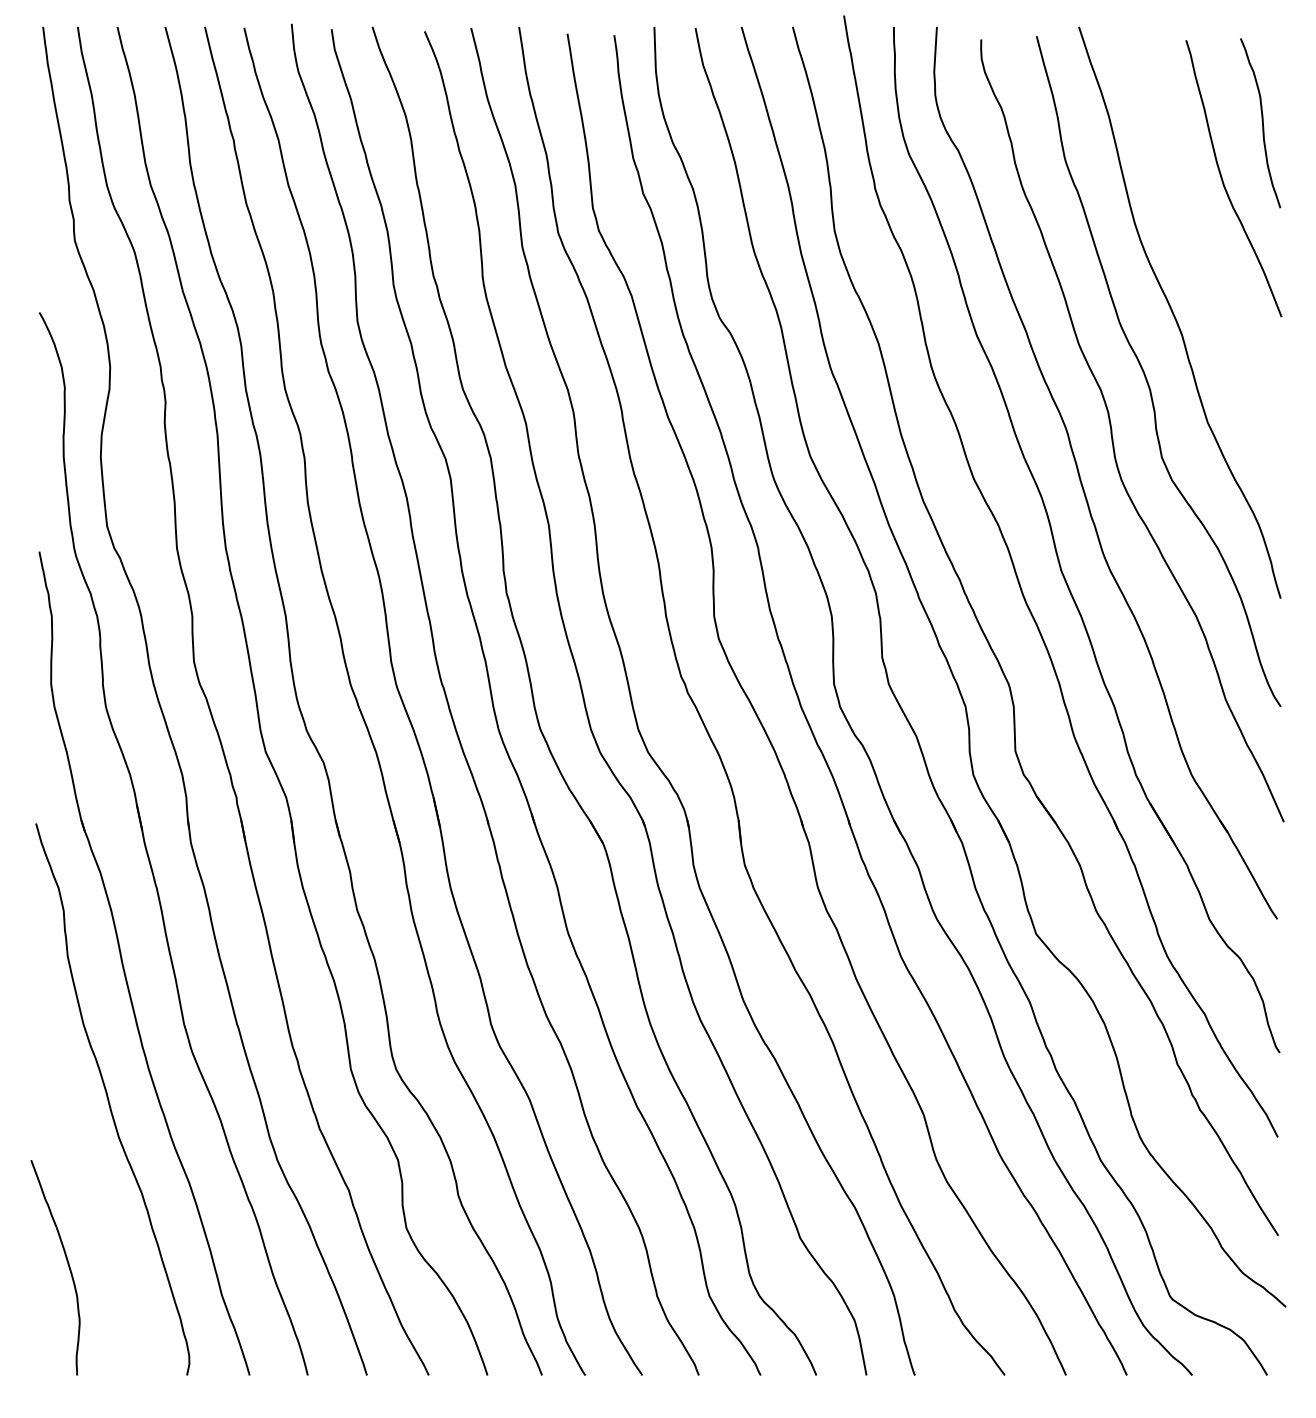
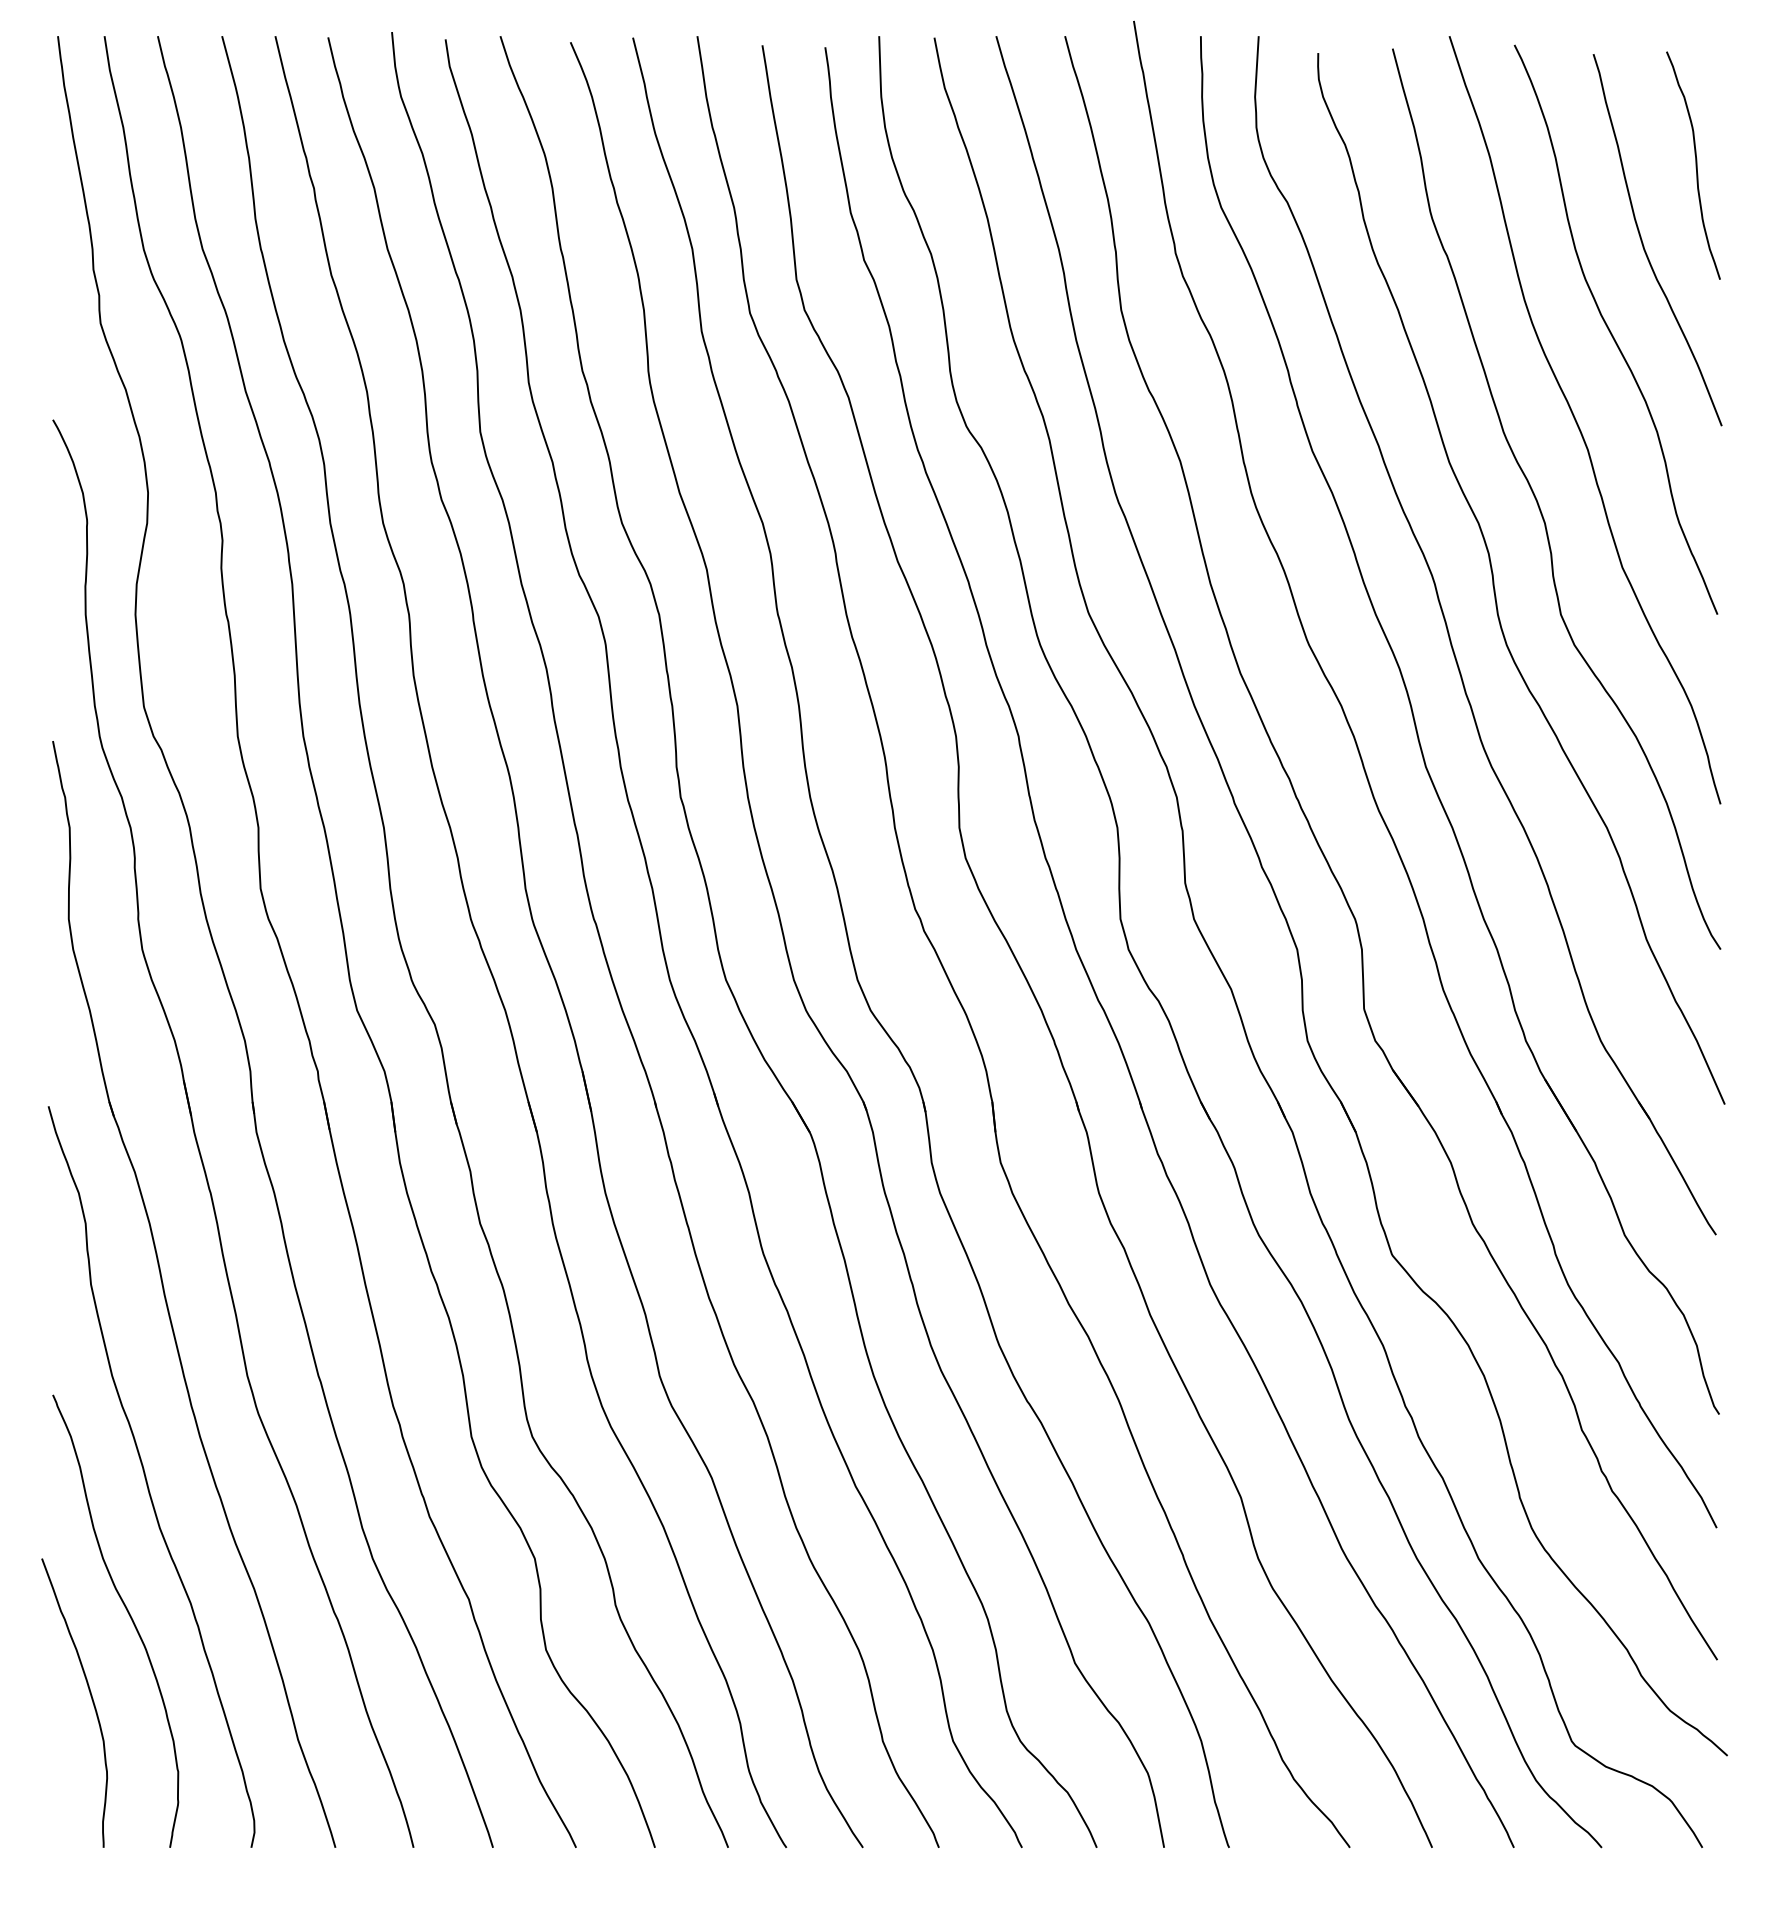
curve: (1199, 247) -> (1611, 332), added
curve: (95, 1201) -> (128, 1614), added

